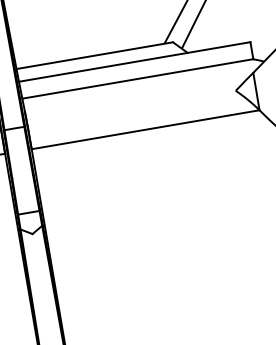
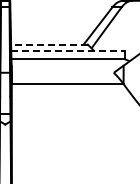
line: (92, 55) -> (48, 44), solid -> dashed
line: (135, 61) -> (68, 50), solid -> dashed

